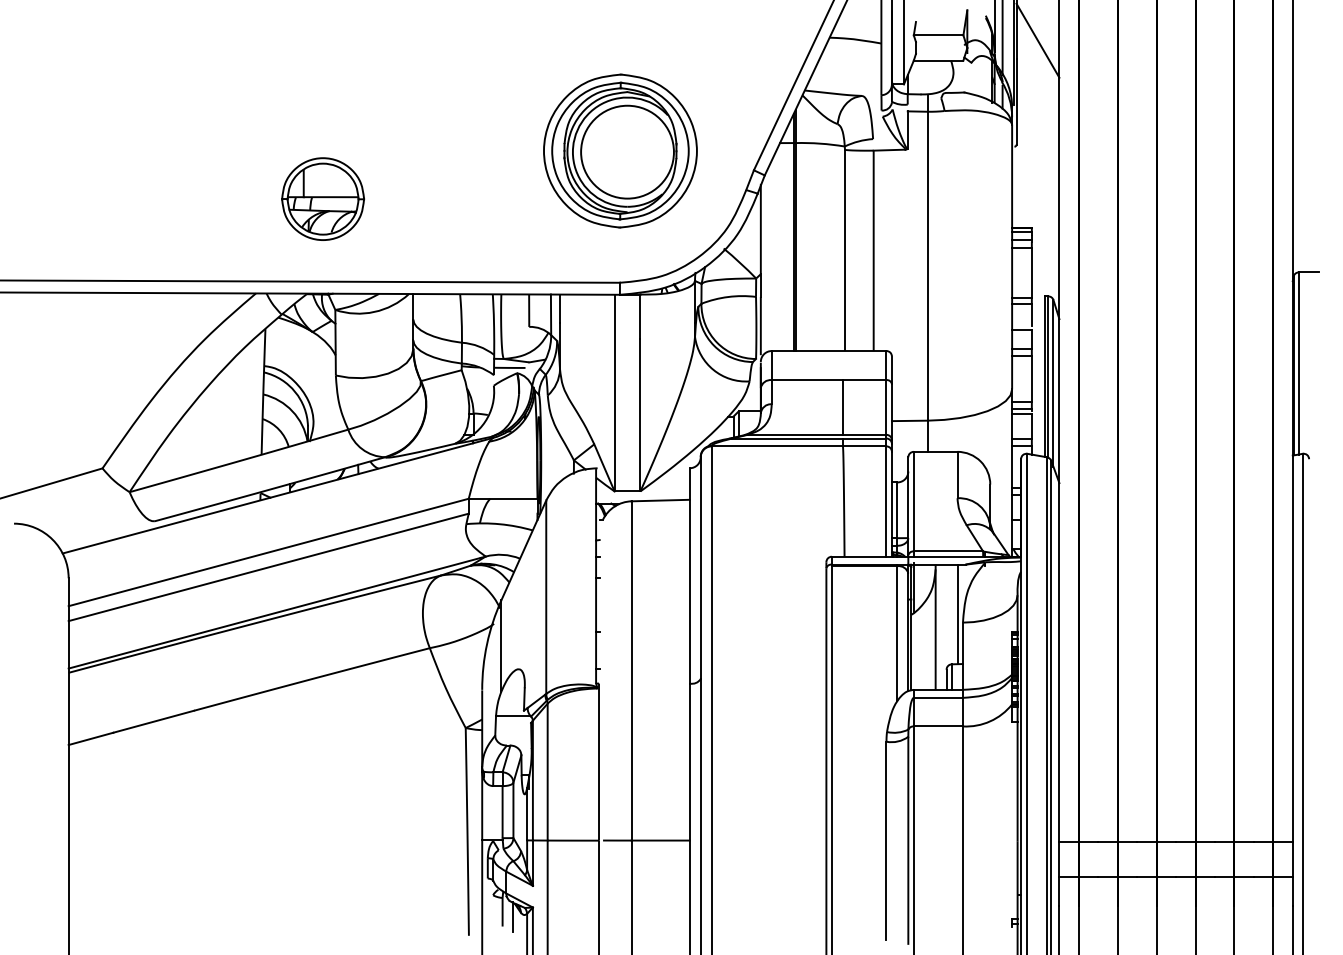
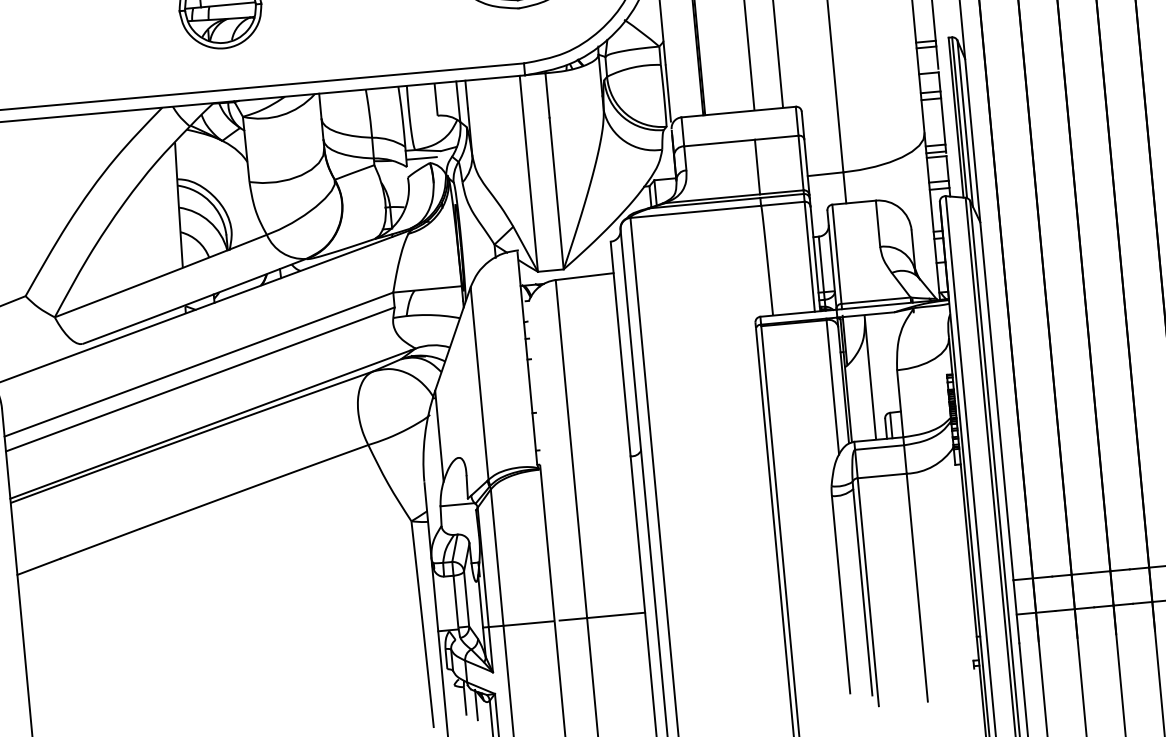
line: (957, 614) -> (890, 362), removed

